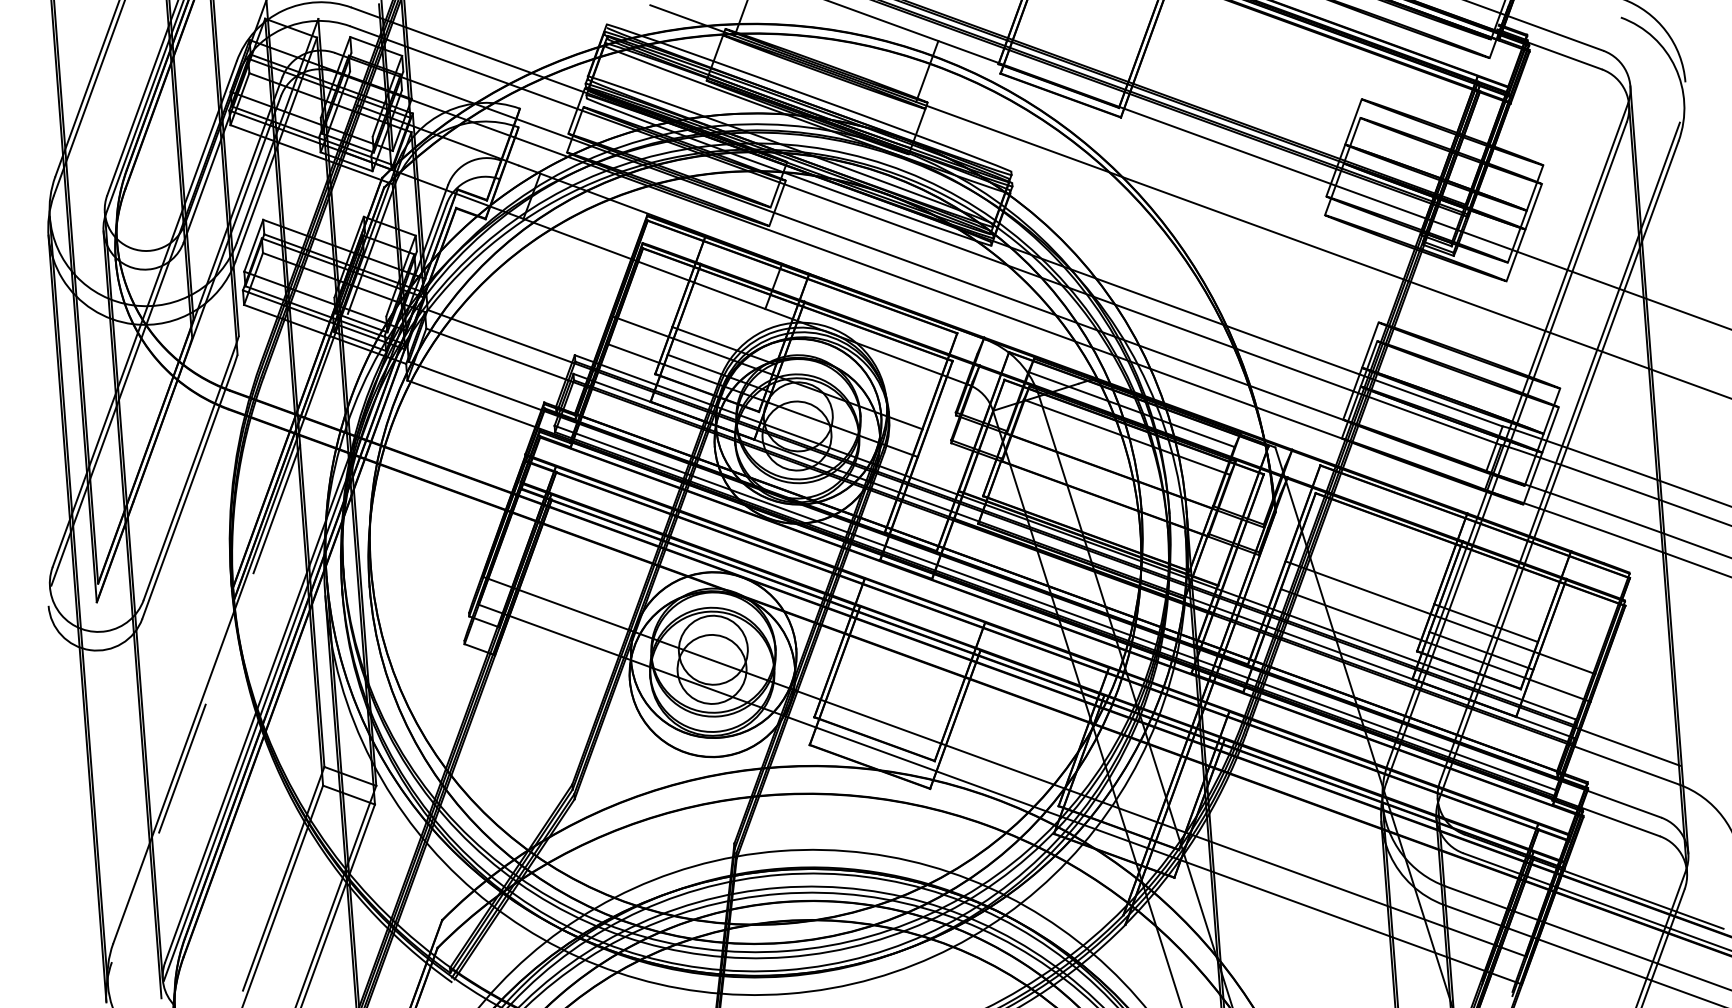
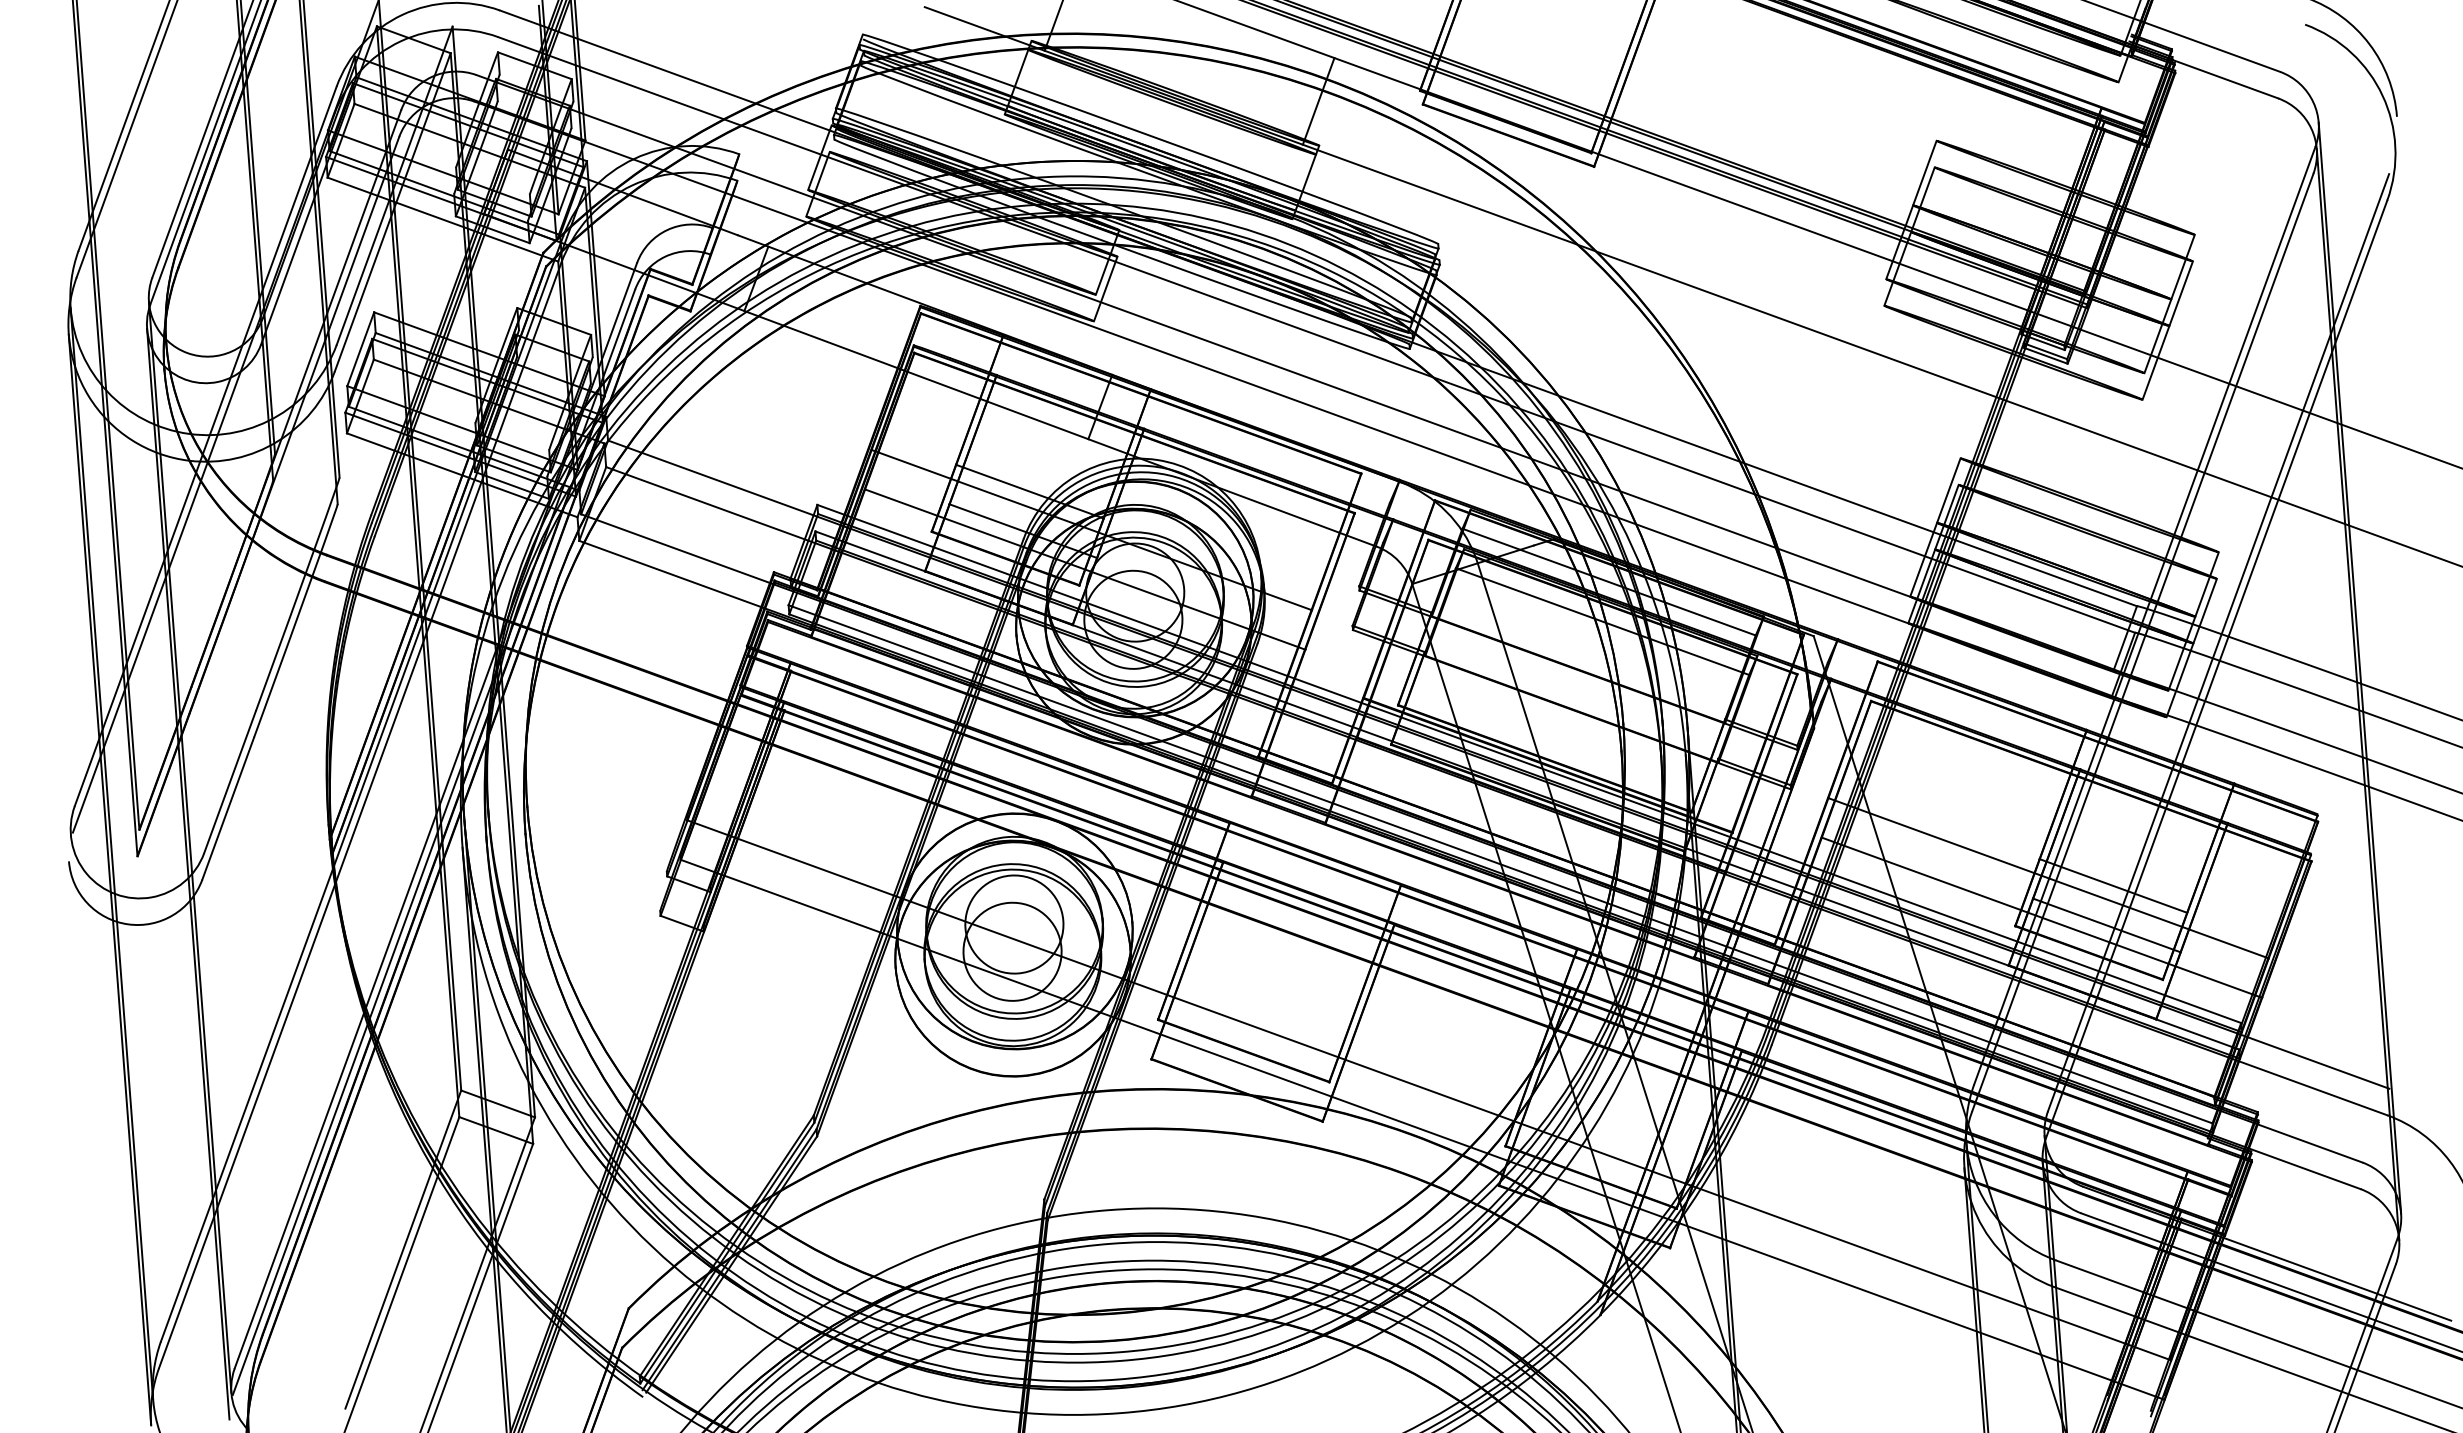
line: (253, 573) -> (360, 815), dashed -> solid

